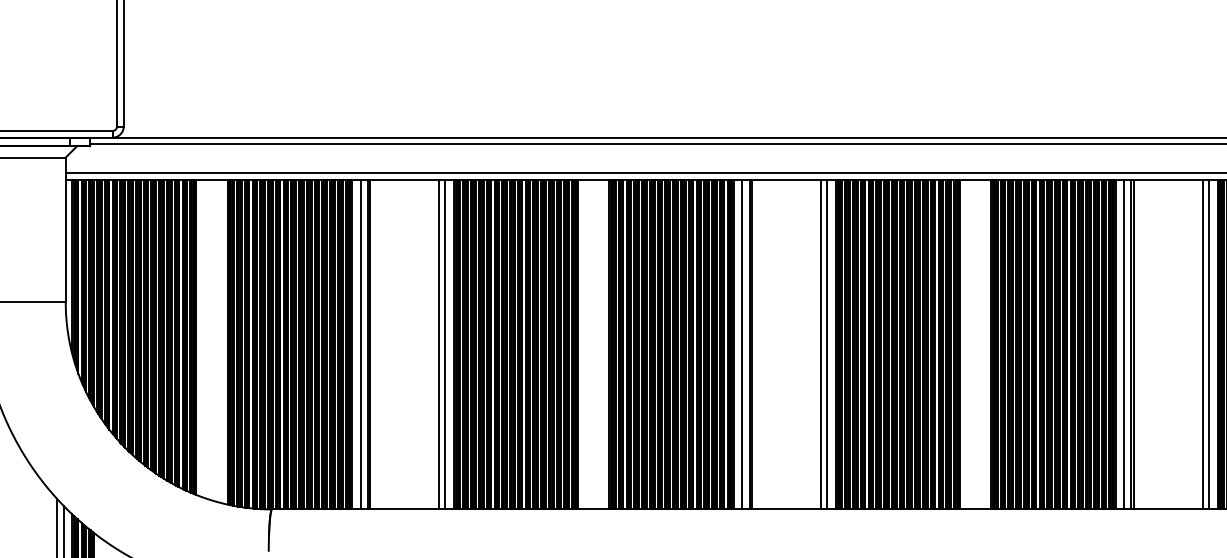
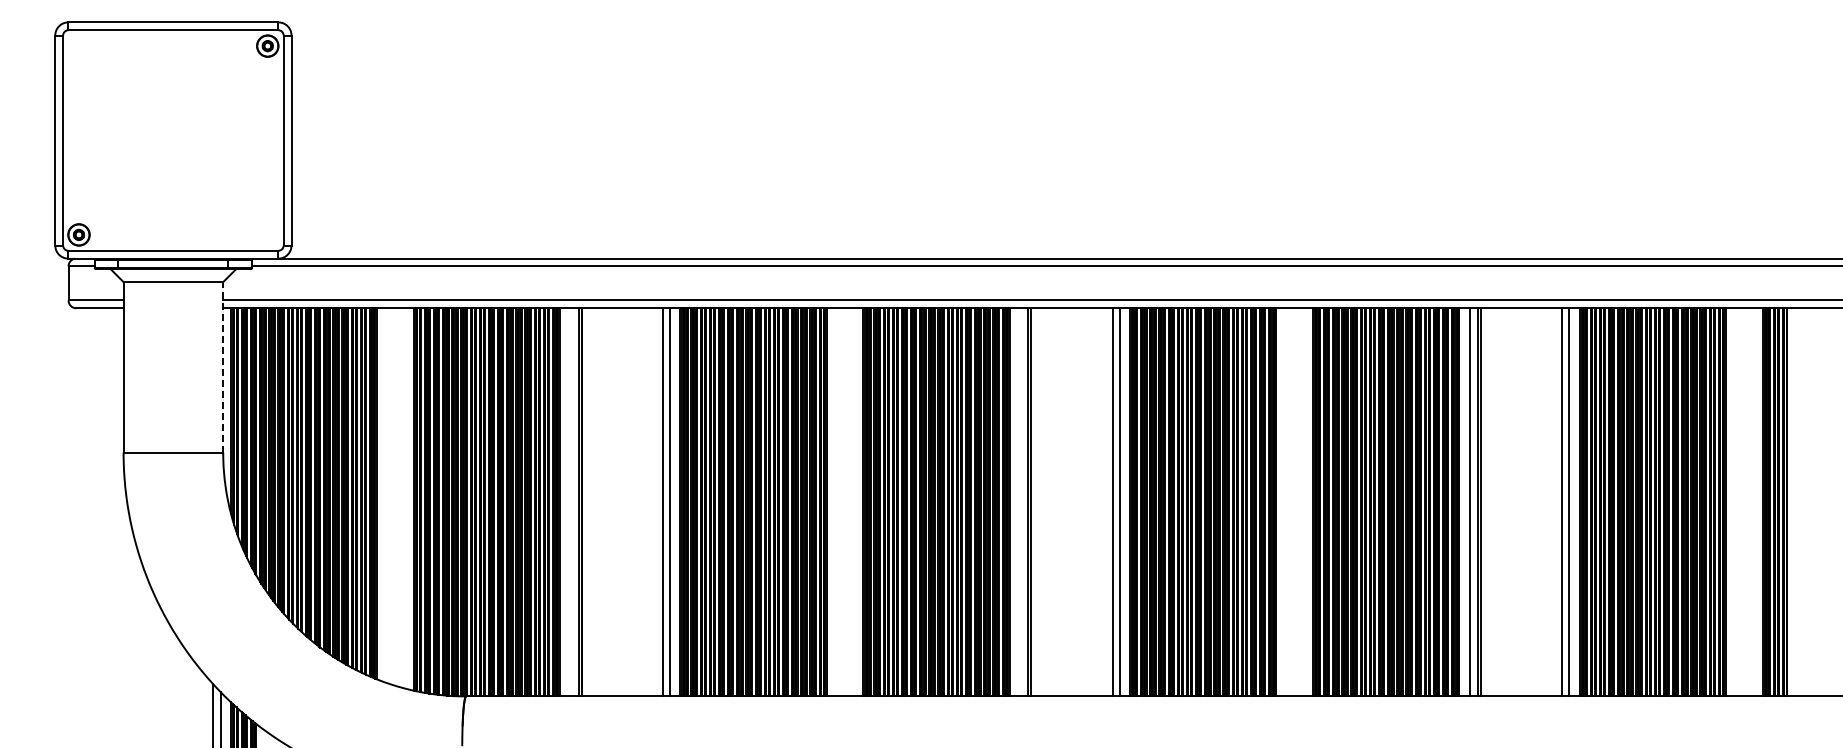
line: (65, 229) -> (223, 366), solid -> dashed
line: (360, 344) -> (570, 502), removed
line: (742, 344) -> (1019, 502), removed

